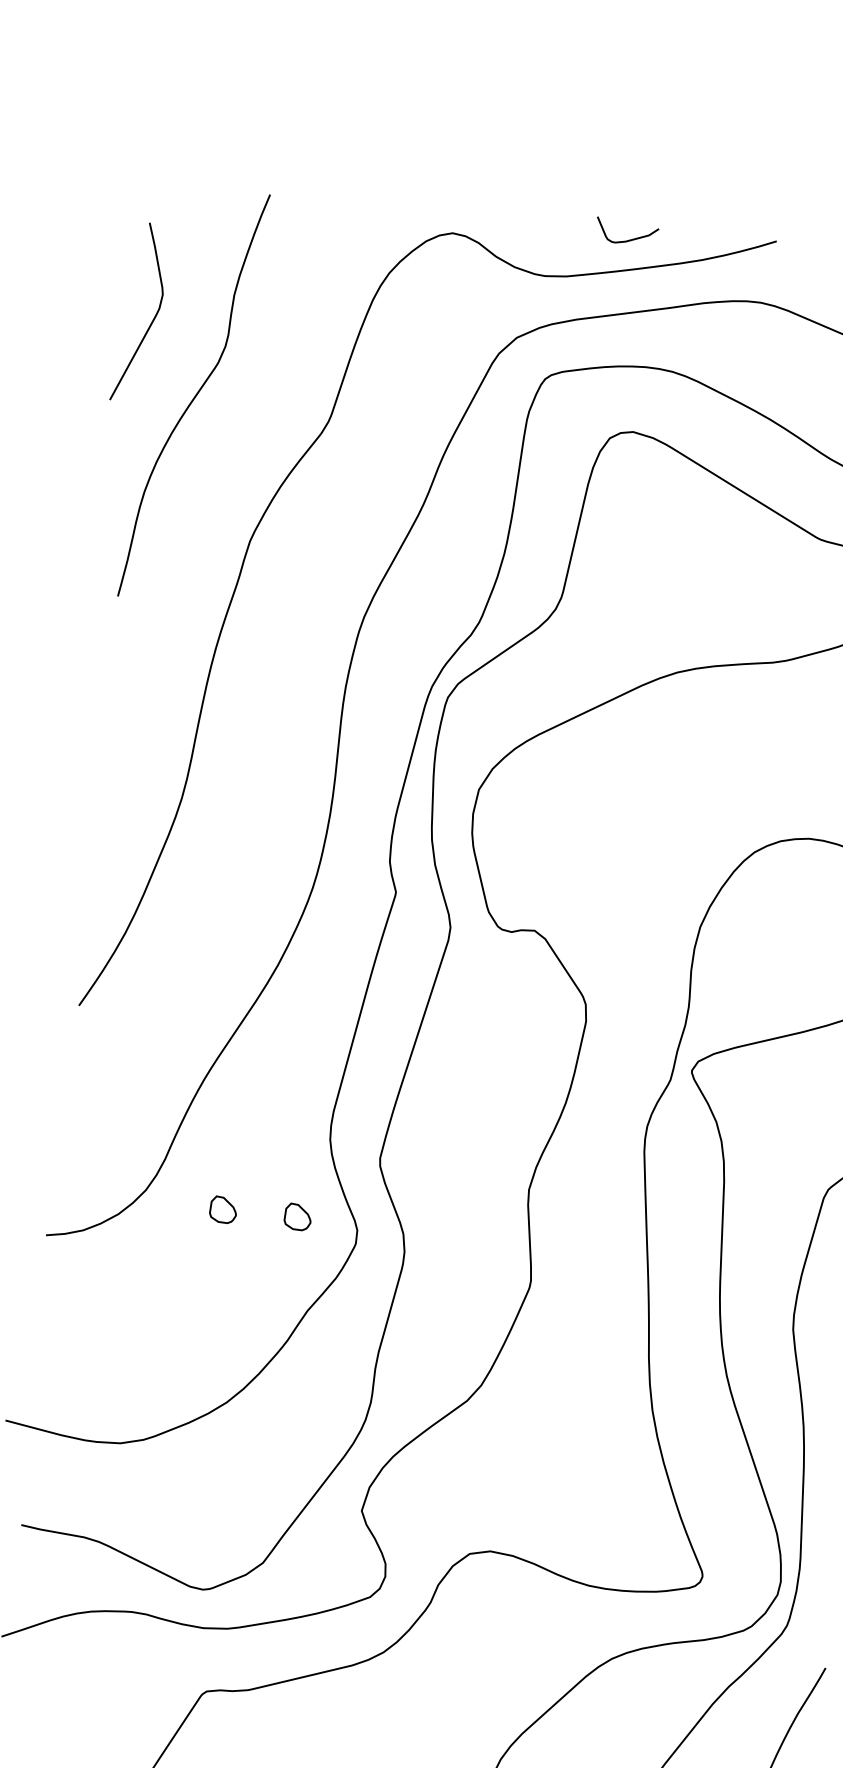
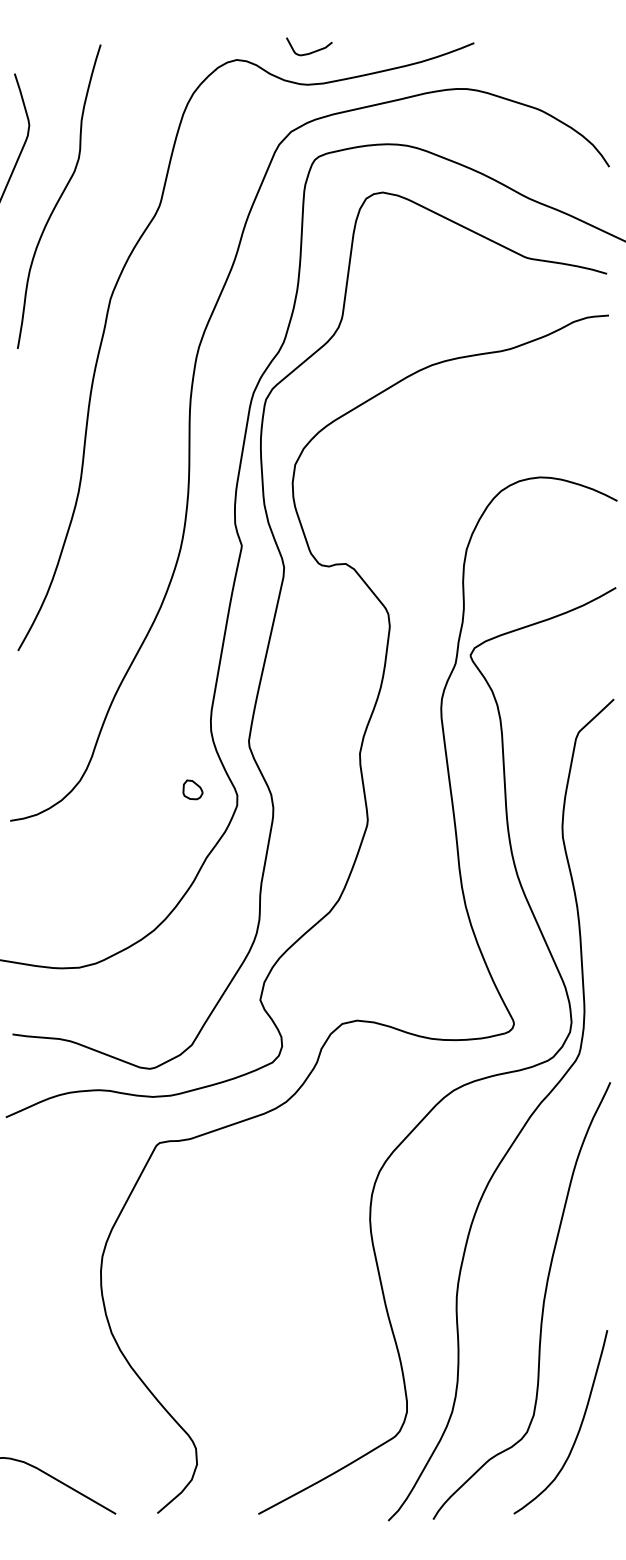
curve: (630, 238) -> (312, 51), moved
part: (222, 1209) -> (137, 789), removed

